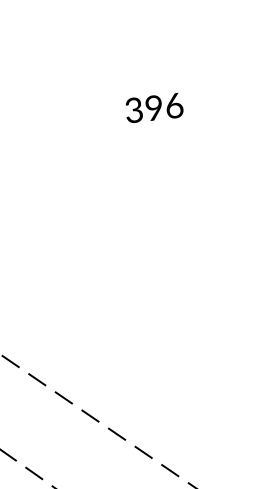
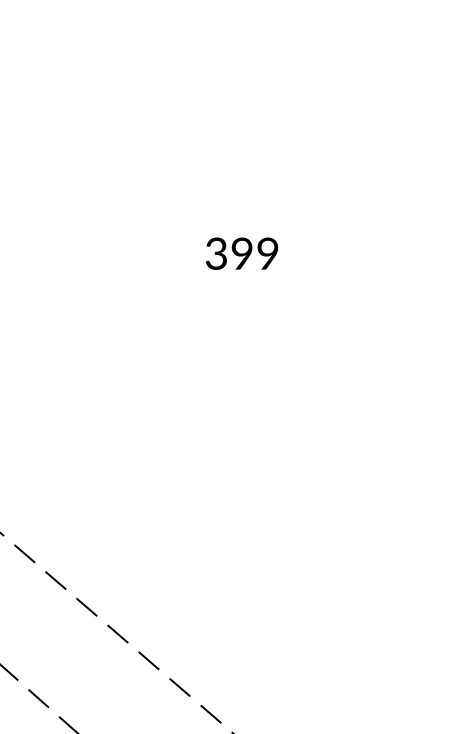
text: (173, 105) -> (267, 253), 396 -> 399

